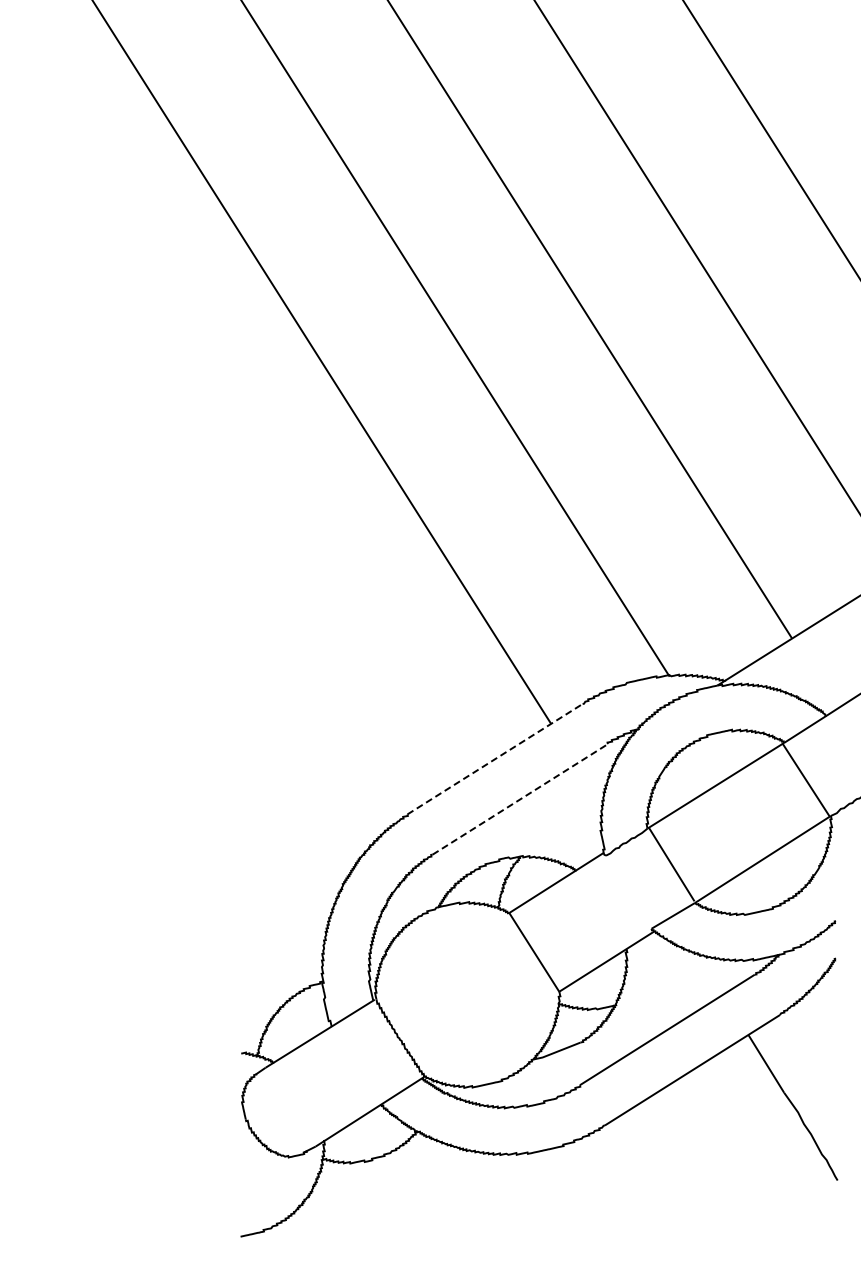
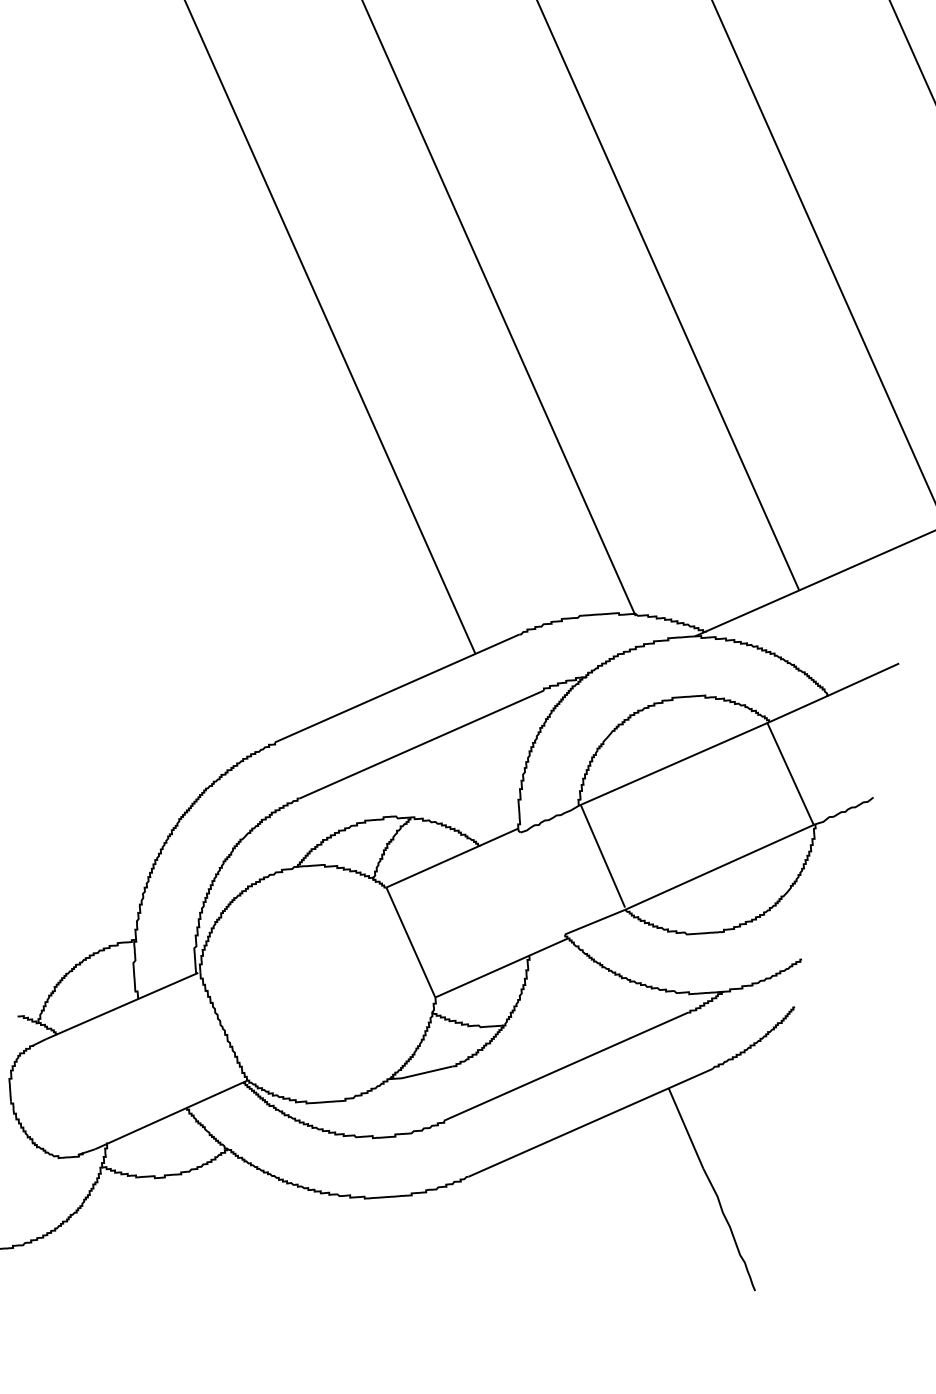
line: (495, 759) -> (397, 688), dashed -> solid
line: (520, 799) -> (422, 744), dashed -> solid

